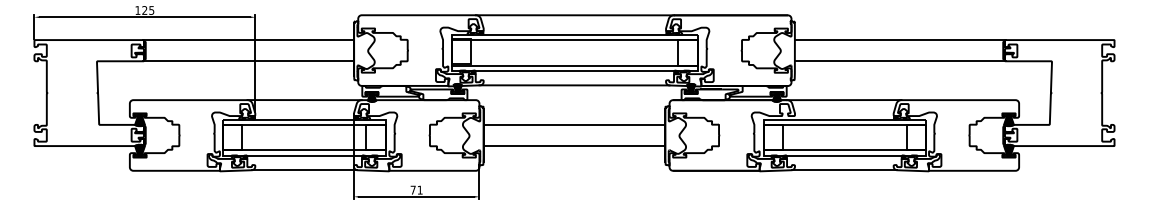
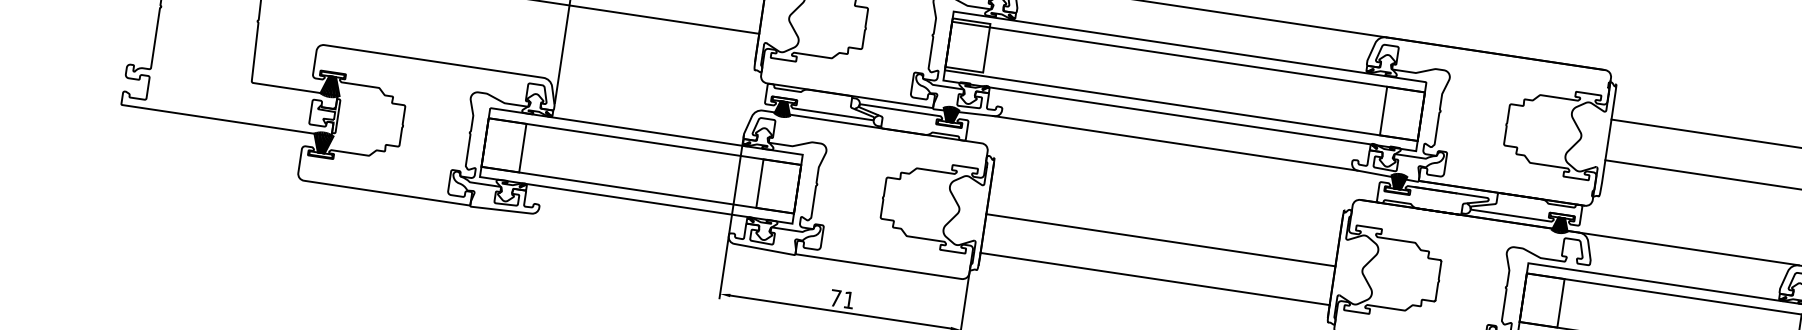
line: (304, 100) -> (652, 94), removed
line: (574, 124) -> (1161, 239), moved
line: (574, 146) -> (1155, 279), moved
line: (304, 170) -> (632, 229), removed

